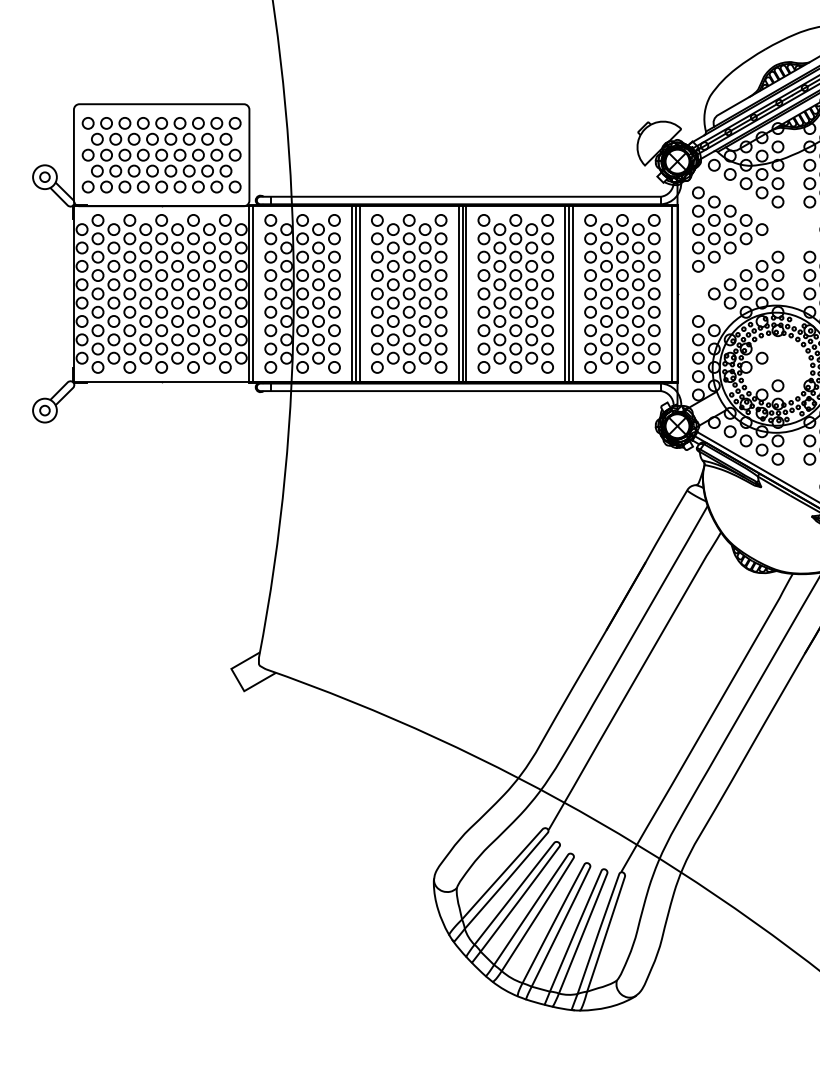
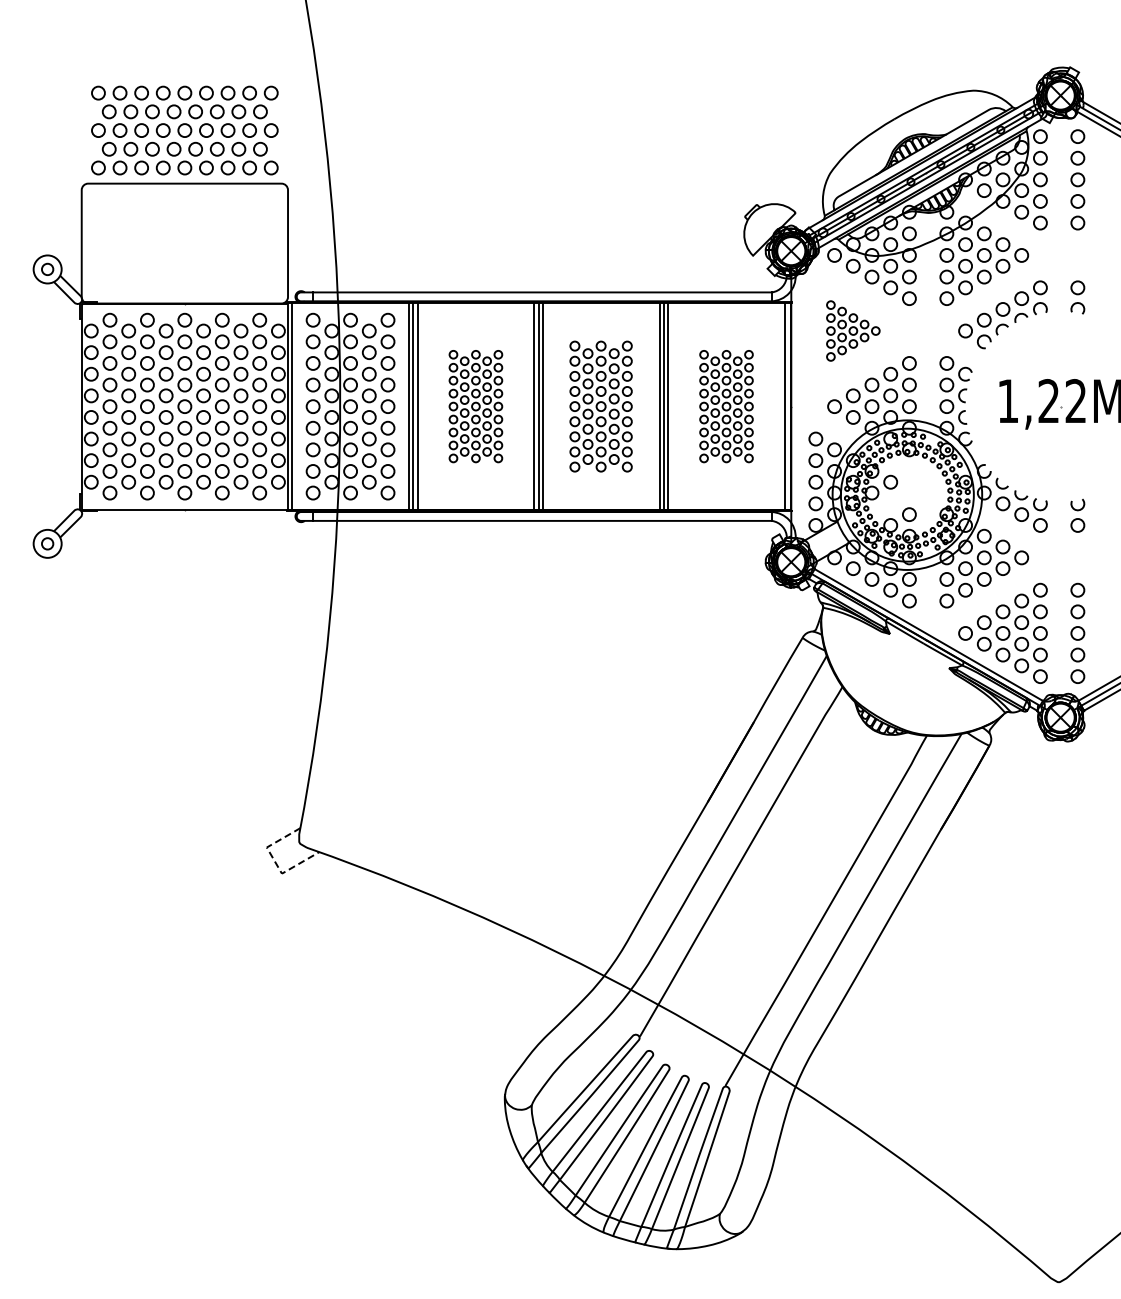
part: (161, 155) -> (184, 130), moved
part: (730, 229) -> (853, 330), size x0.6
part: (408, 293) -> (475, 406), size x0.6
part: (515, 293) -> (600, 406), size x0.7
part: (622, 293) -> (726, 406), size x0.6
line: (238, 681) -> (275, 862), solid -> dashed

